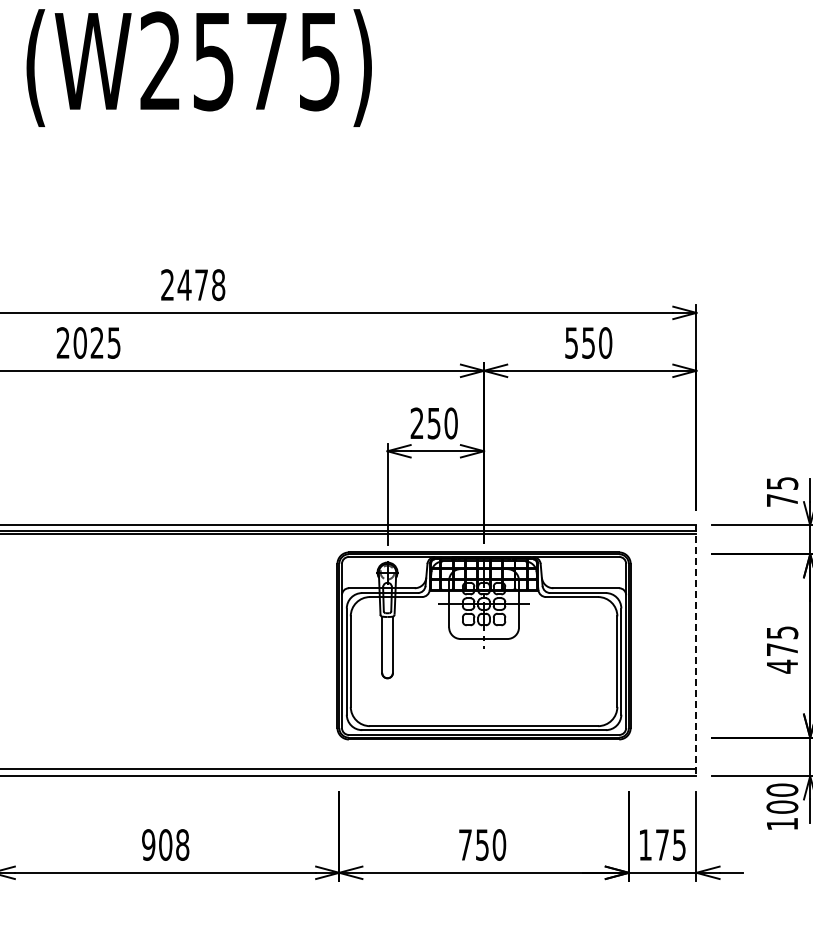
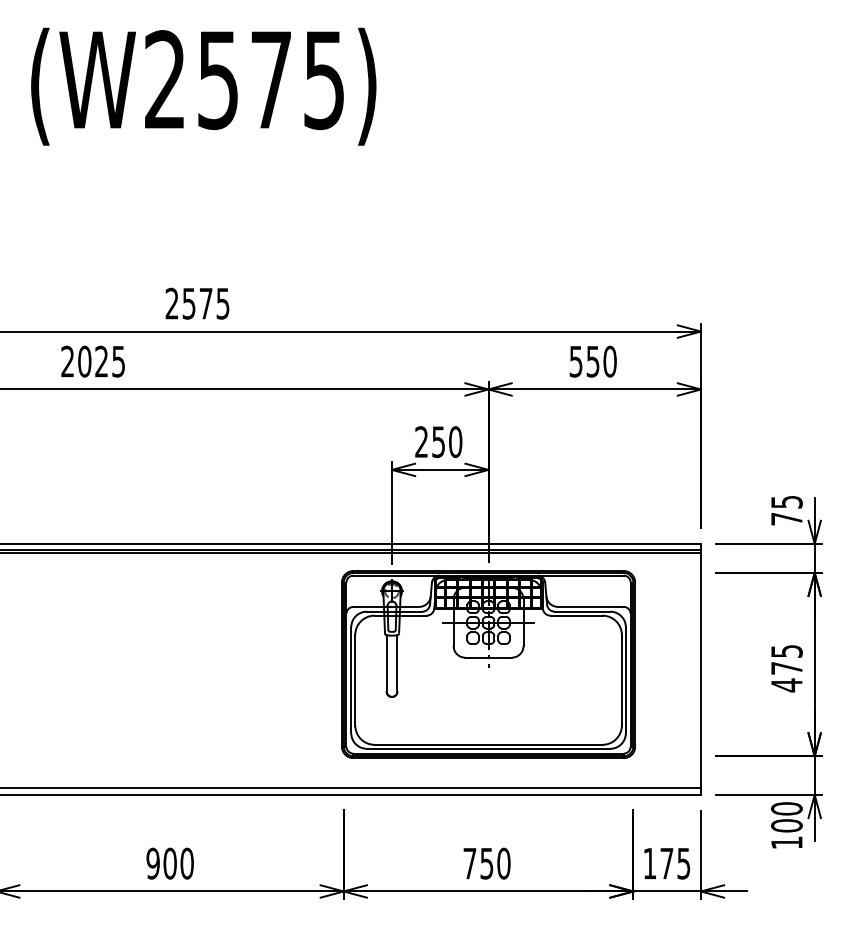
text: (201, 284) -> (205, 303), 2478 -> 2575
line: (696, 650) -> (700, 669), dashed -> solid
text: (182, 844) -> (186, 863), 908 -> 900

